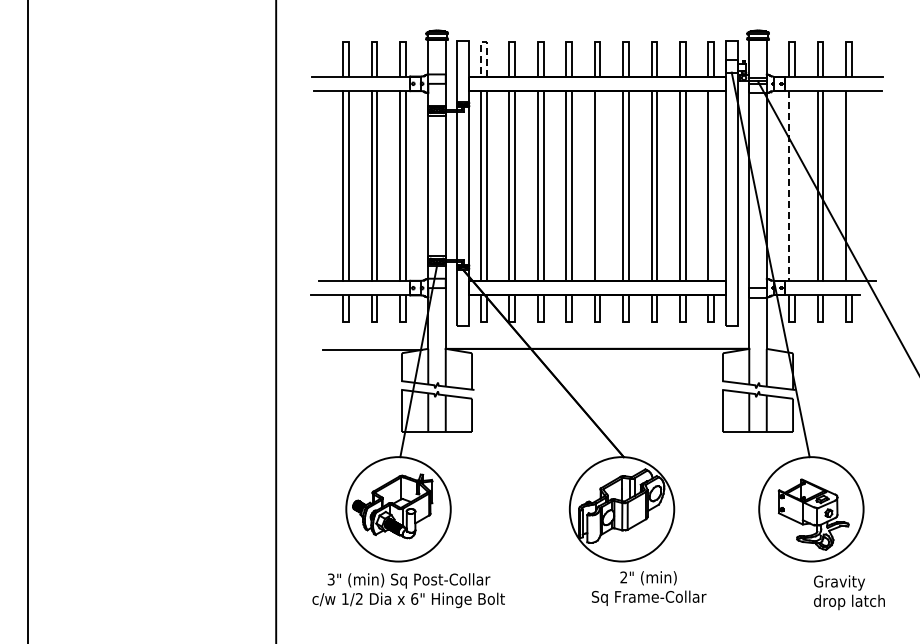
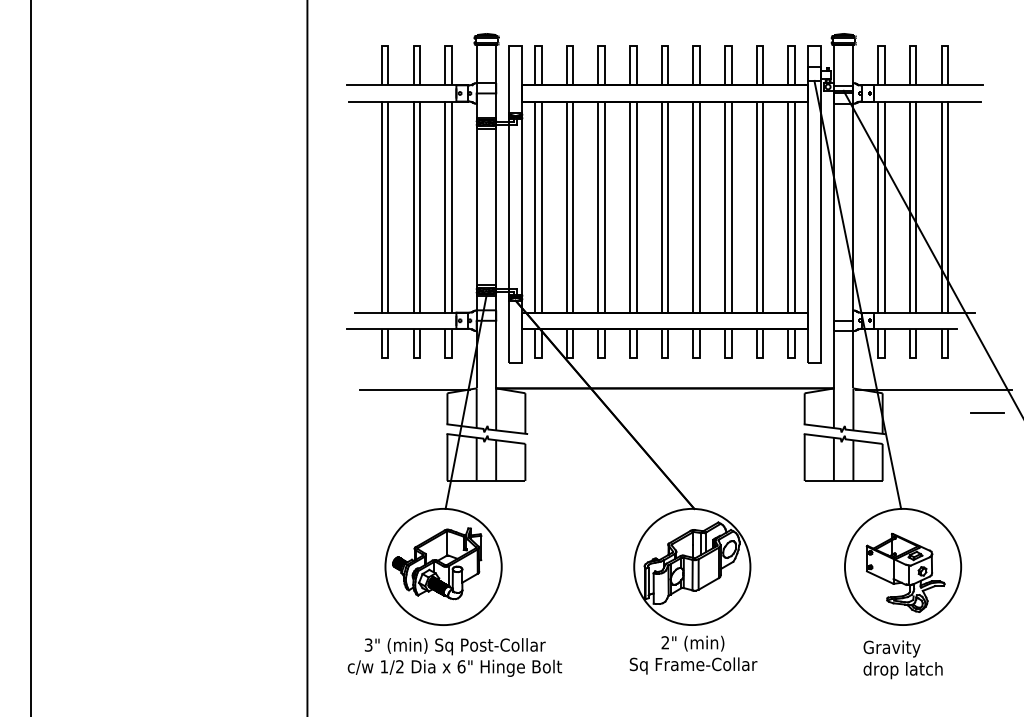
line: (483, 41) -> (538, 46), dashed -> solid
line: (600, 185) -> (668, 206), added
line: (714, 185) -> (795, 206), added
line: (794, 185) -> (884, 206), added
line: (851, 185) -> (947, 206), added
line: (789, 186) -> (878, 207), dashed -> solid
line: (839, 350) -> (934, 390), added
line: (887, 370) -> (987, 412), added
text: (649, 588) -> (693, 655), moved
text: (849, 592) -> (903, 659), moved

